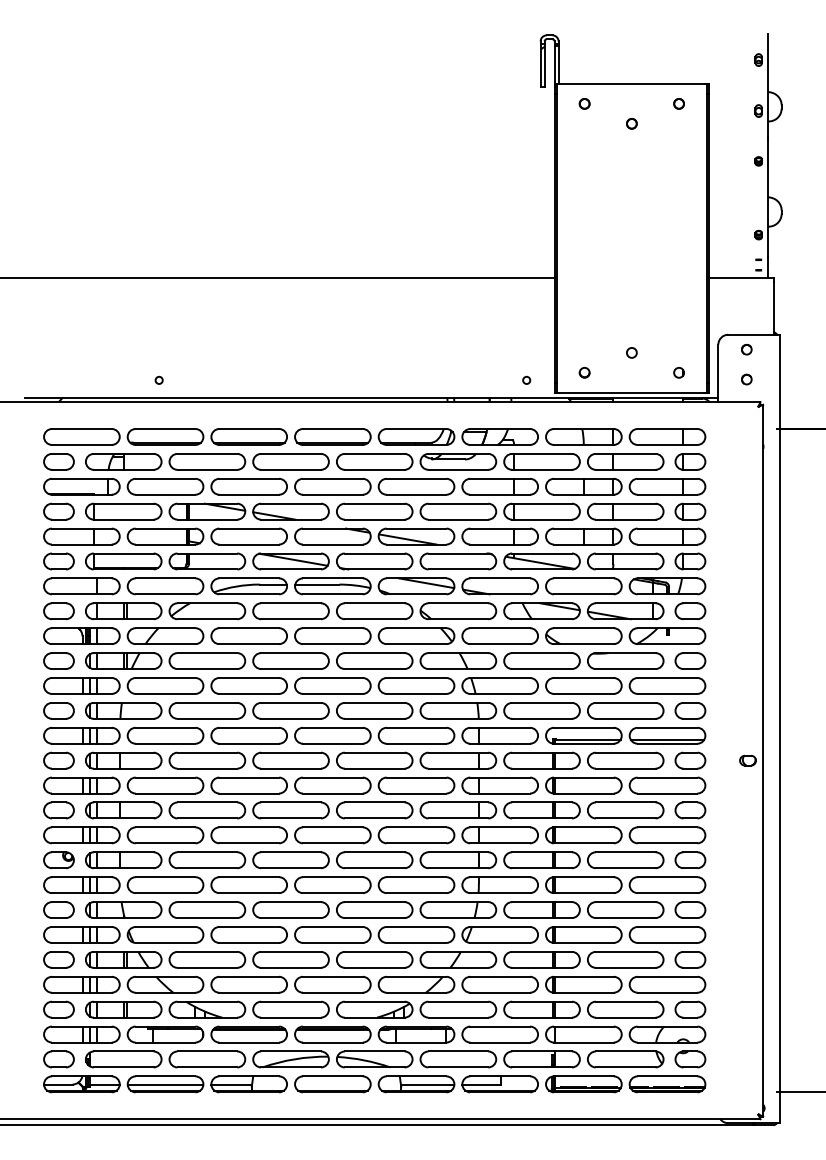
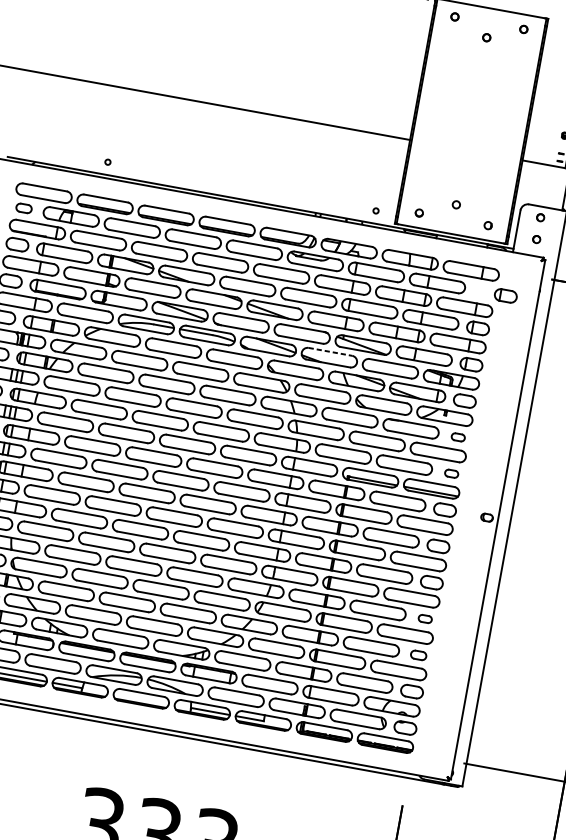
part: (58, 461) -> (23, 208), size x0.7
part: (690, 461) -> (505, 295), moved
line: (500, 578) -> (330, 351), solid -> dashed
part: (690, 660) -> (458, 436), size x0.6
part: (690, 710) -> (451, 473), size x0.6
part: (690, 909) -> (425, 618), size x0.6
part: (690, 959) -> (418, 655), size x0.7

